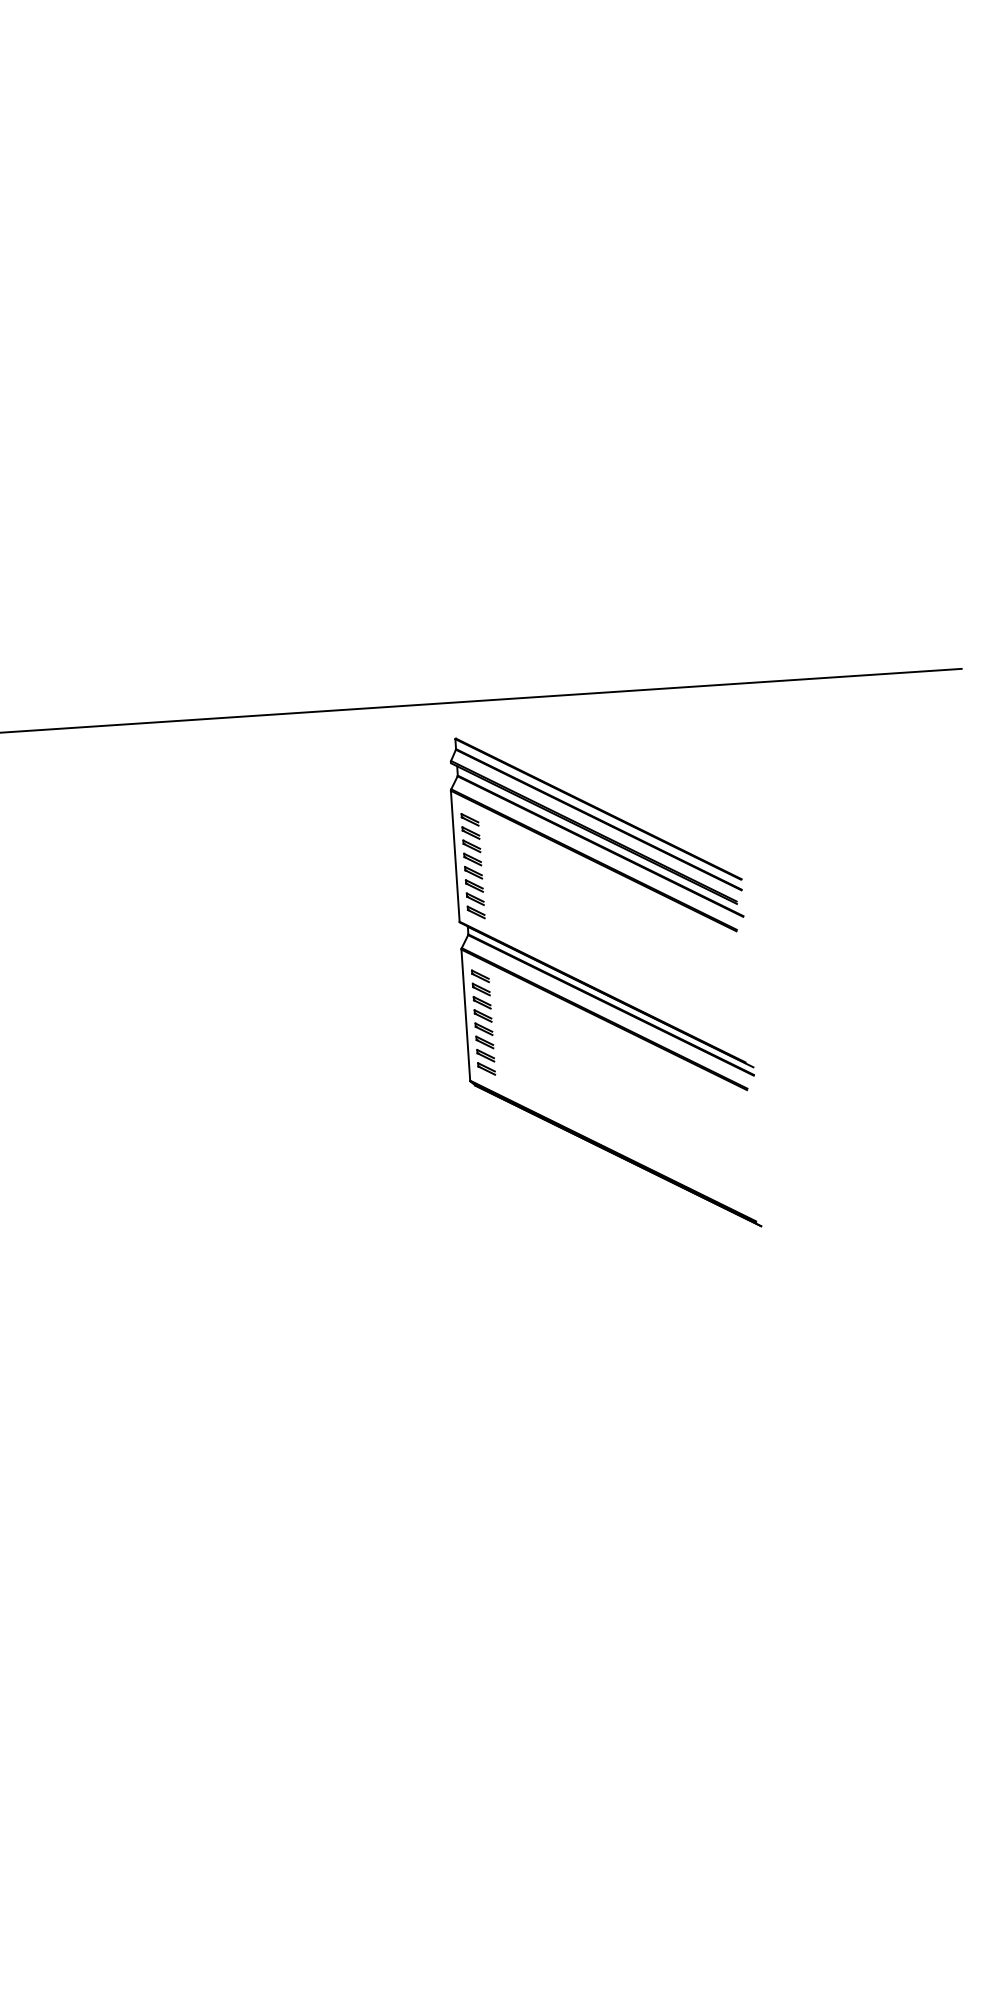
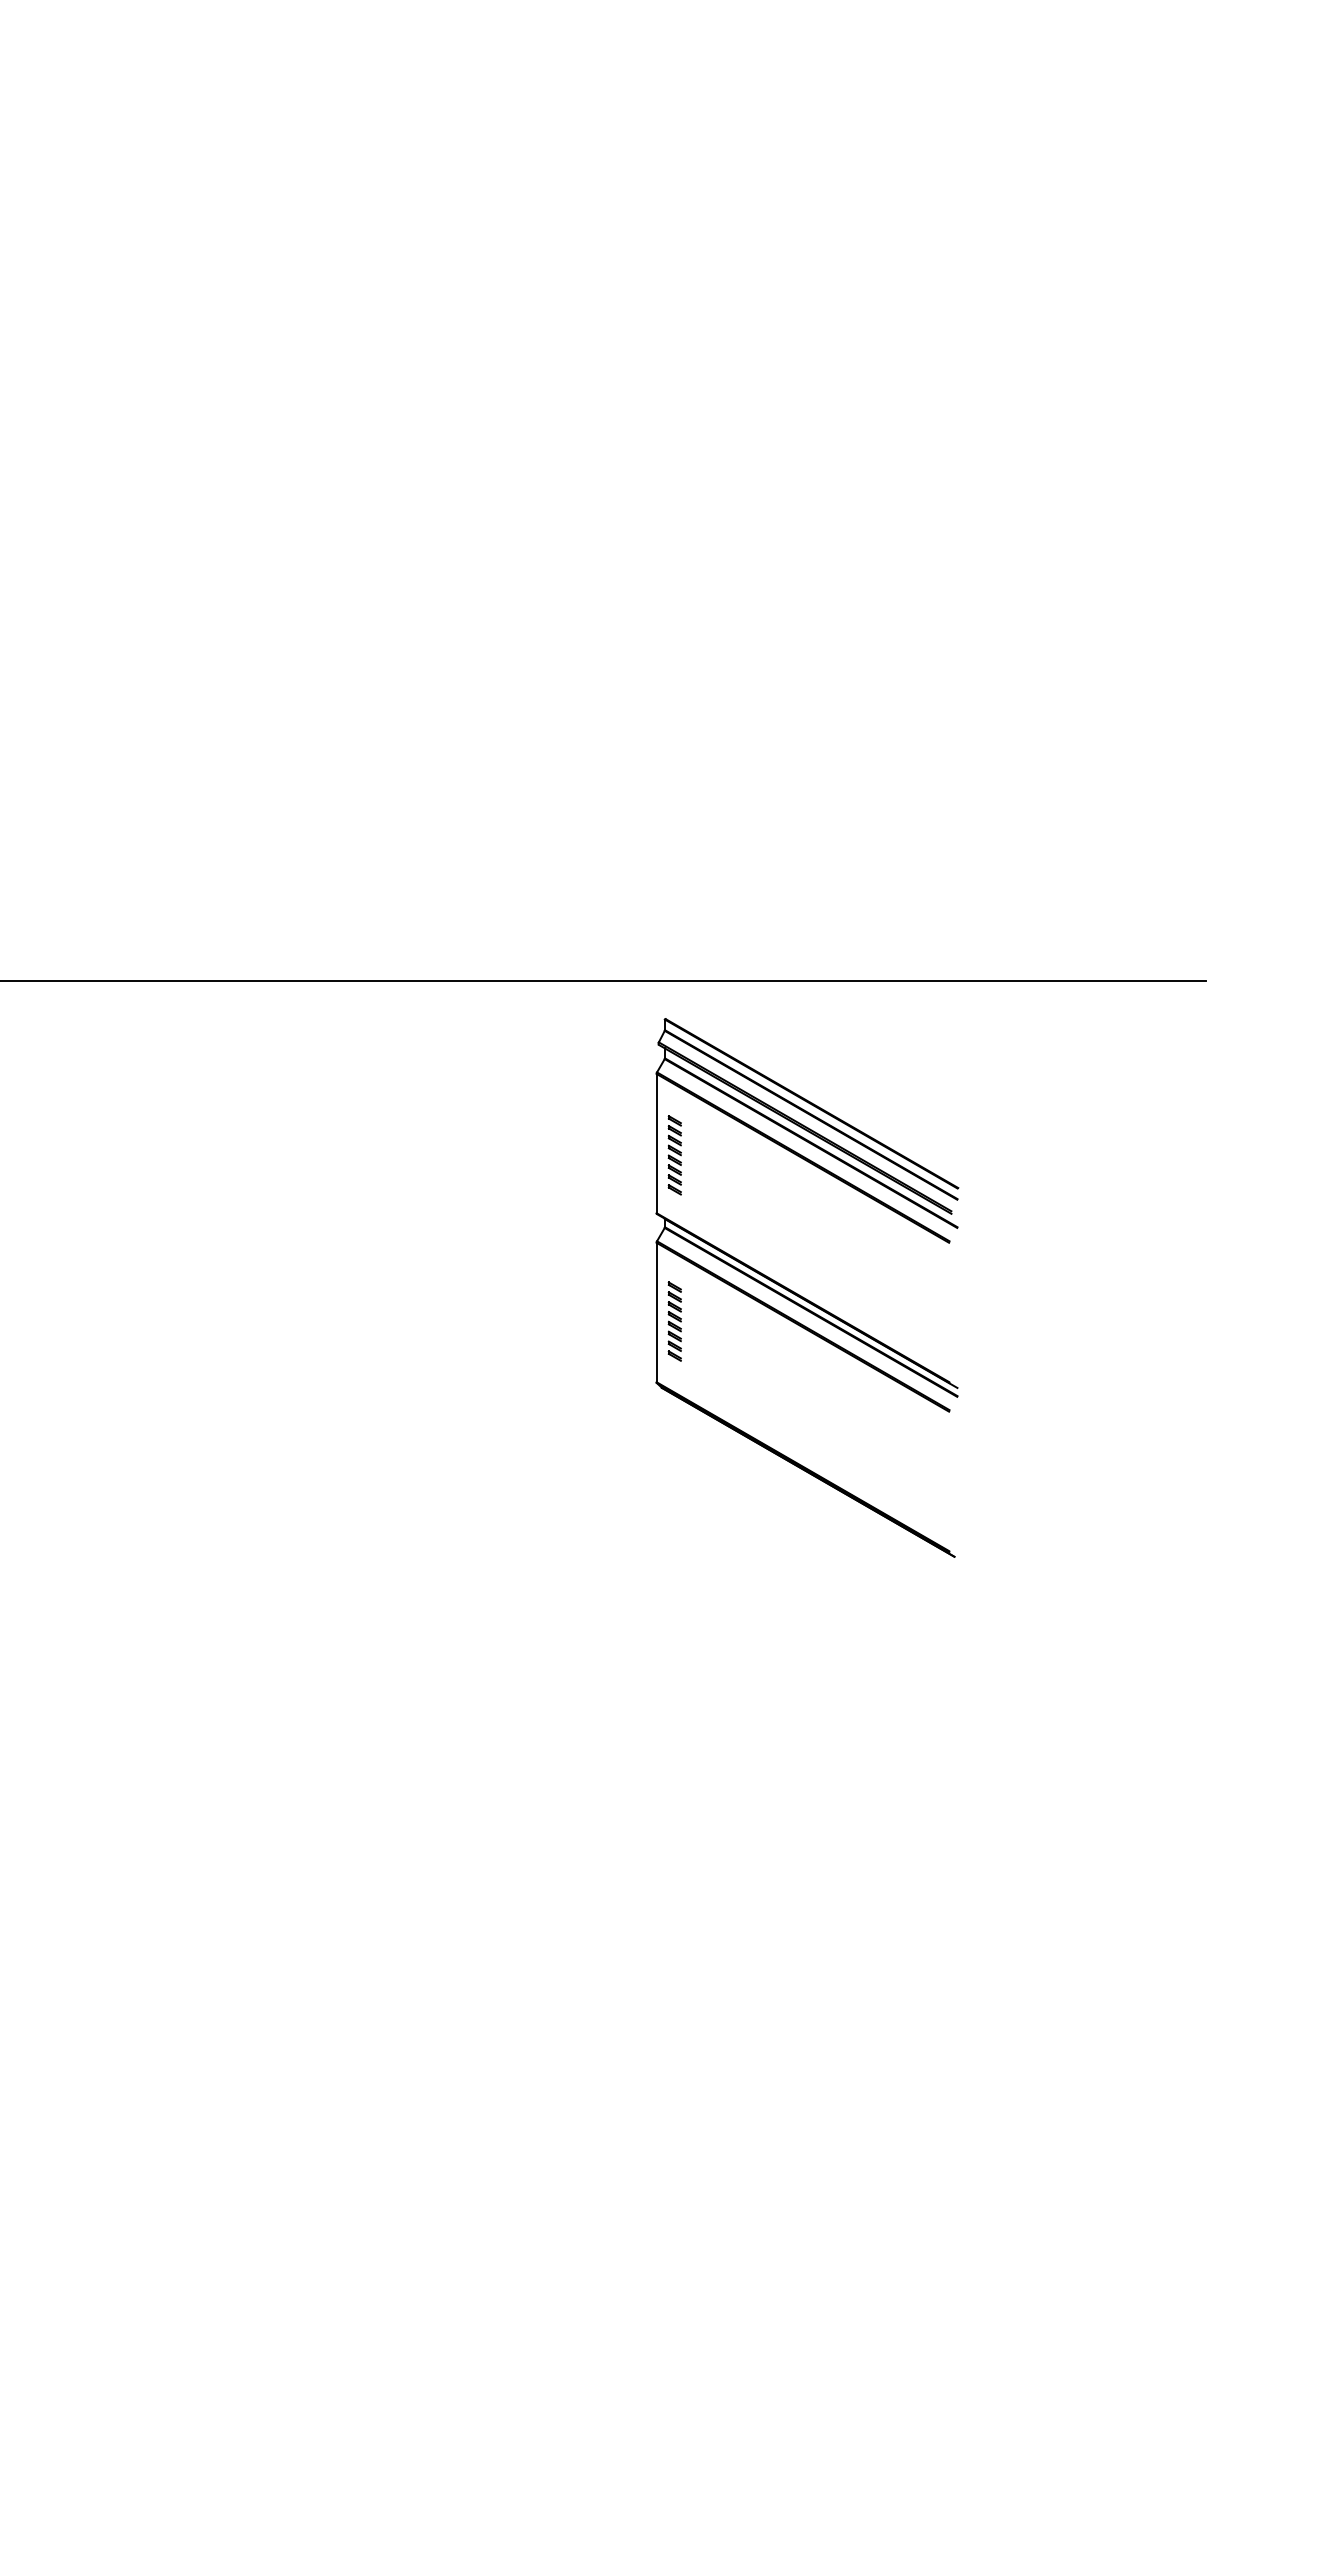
part: (472, 866) -> (674, 1155), size x0.7
part: (483, 1022) -> (674, 1321), size x0.7

